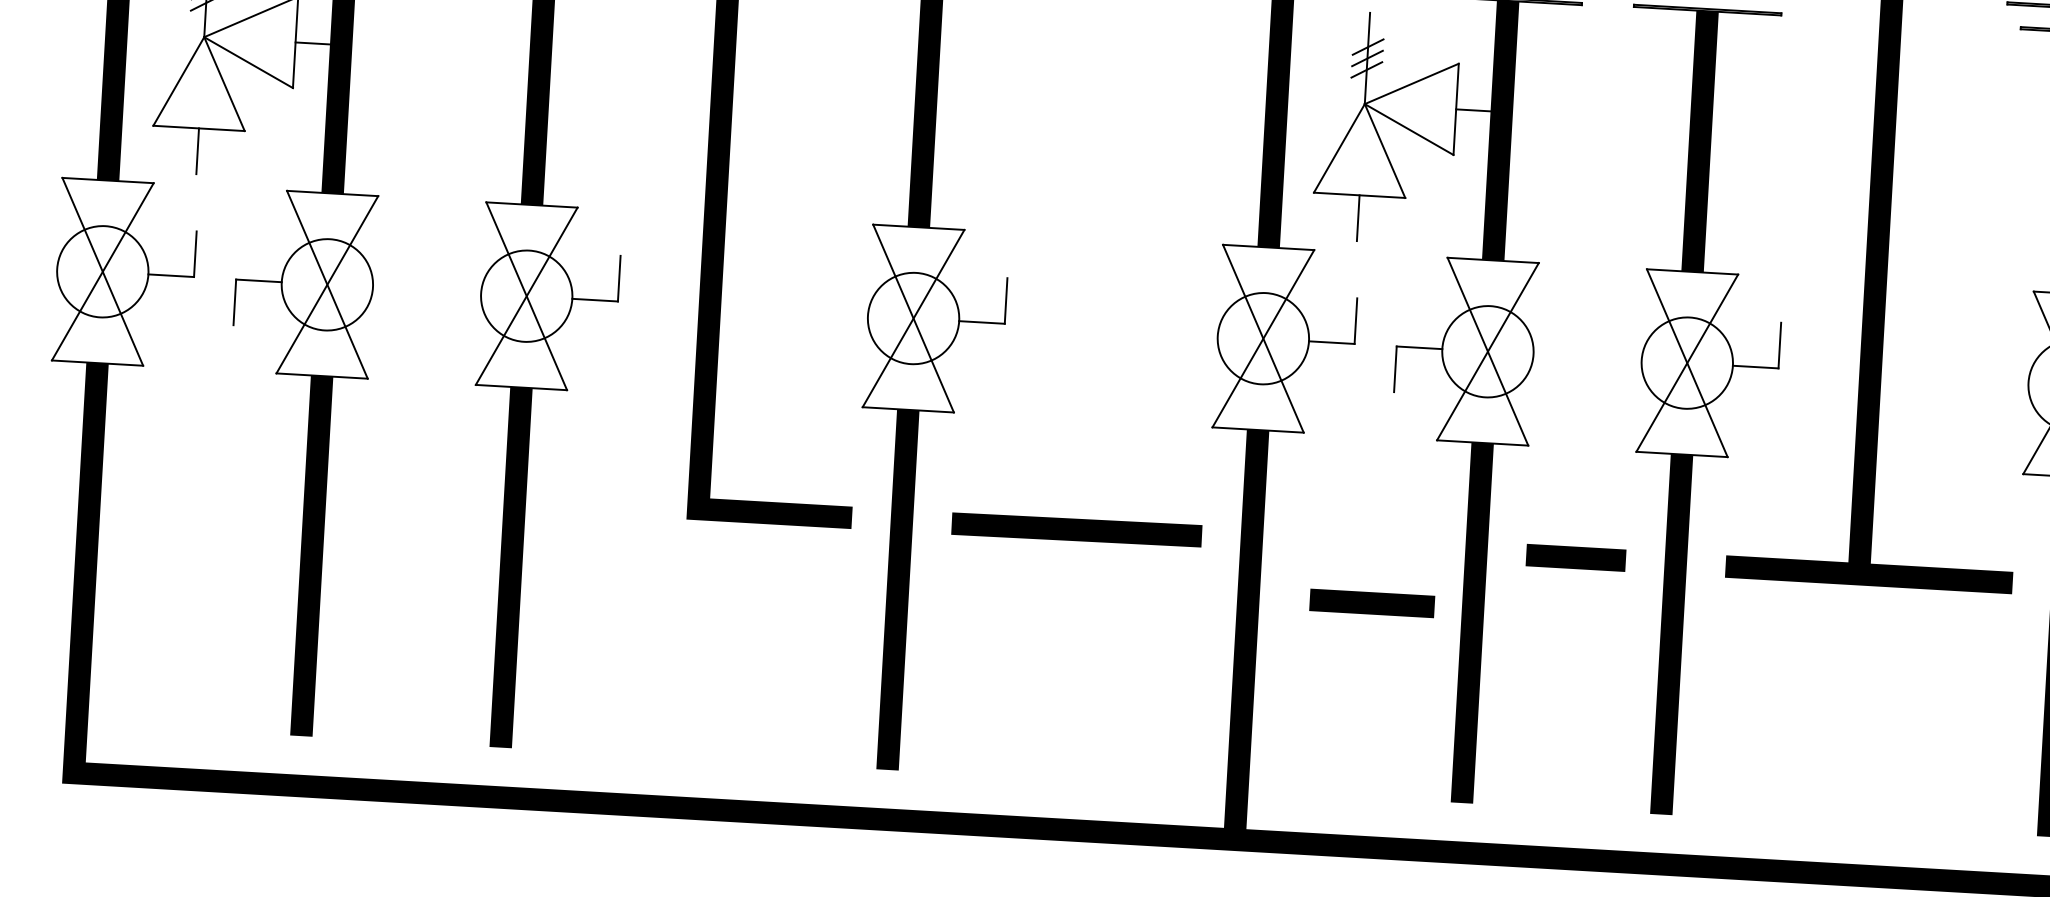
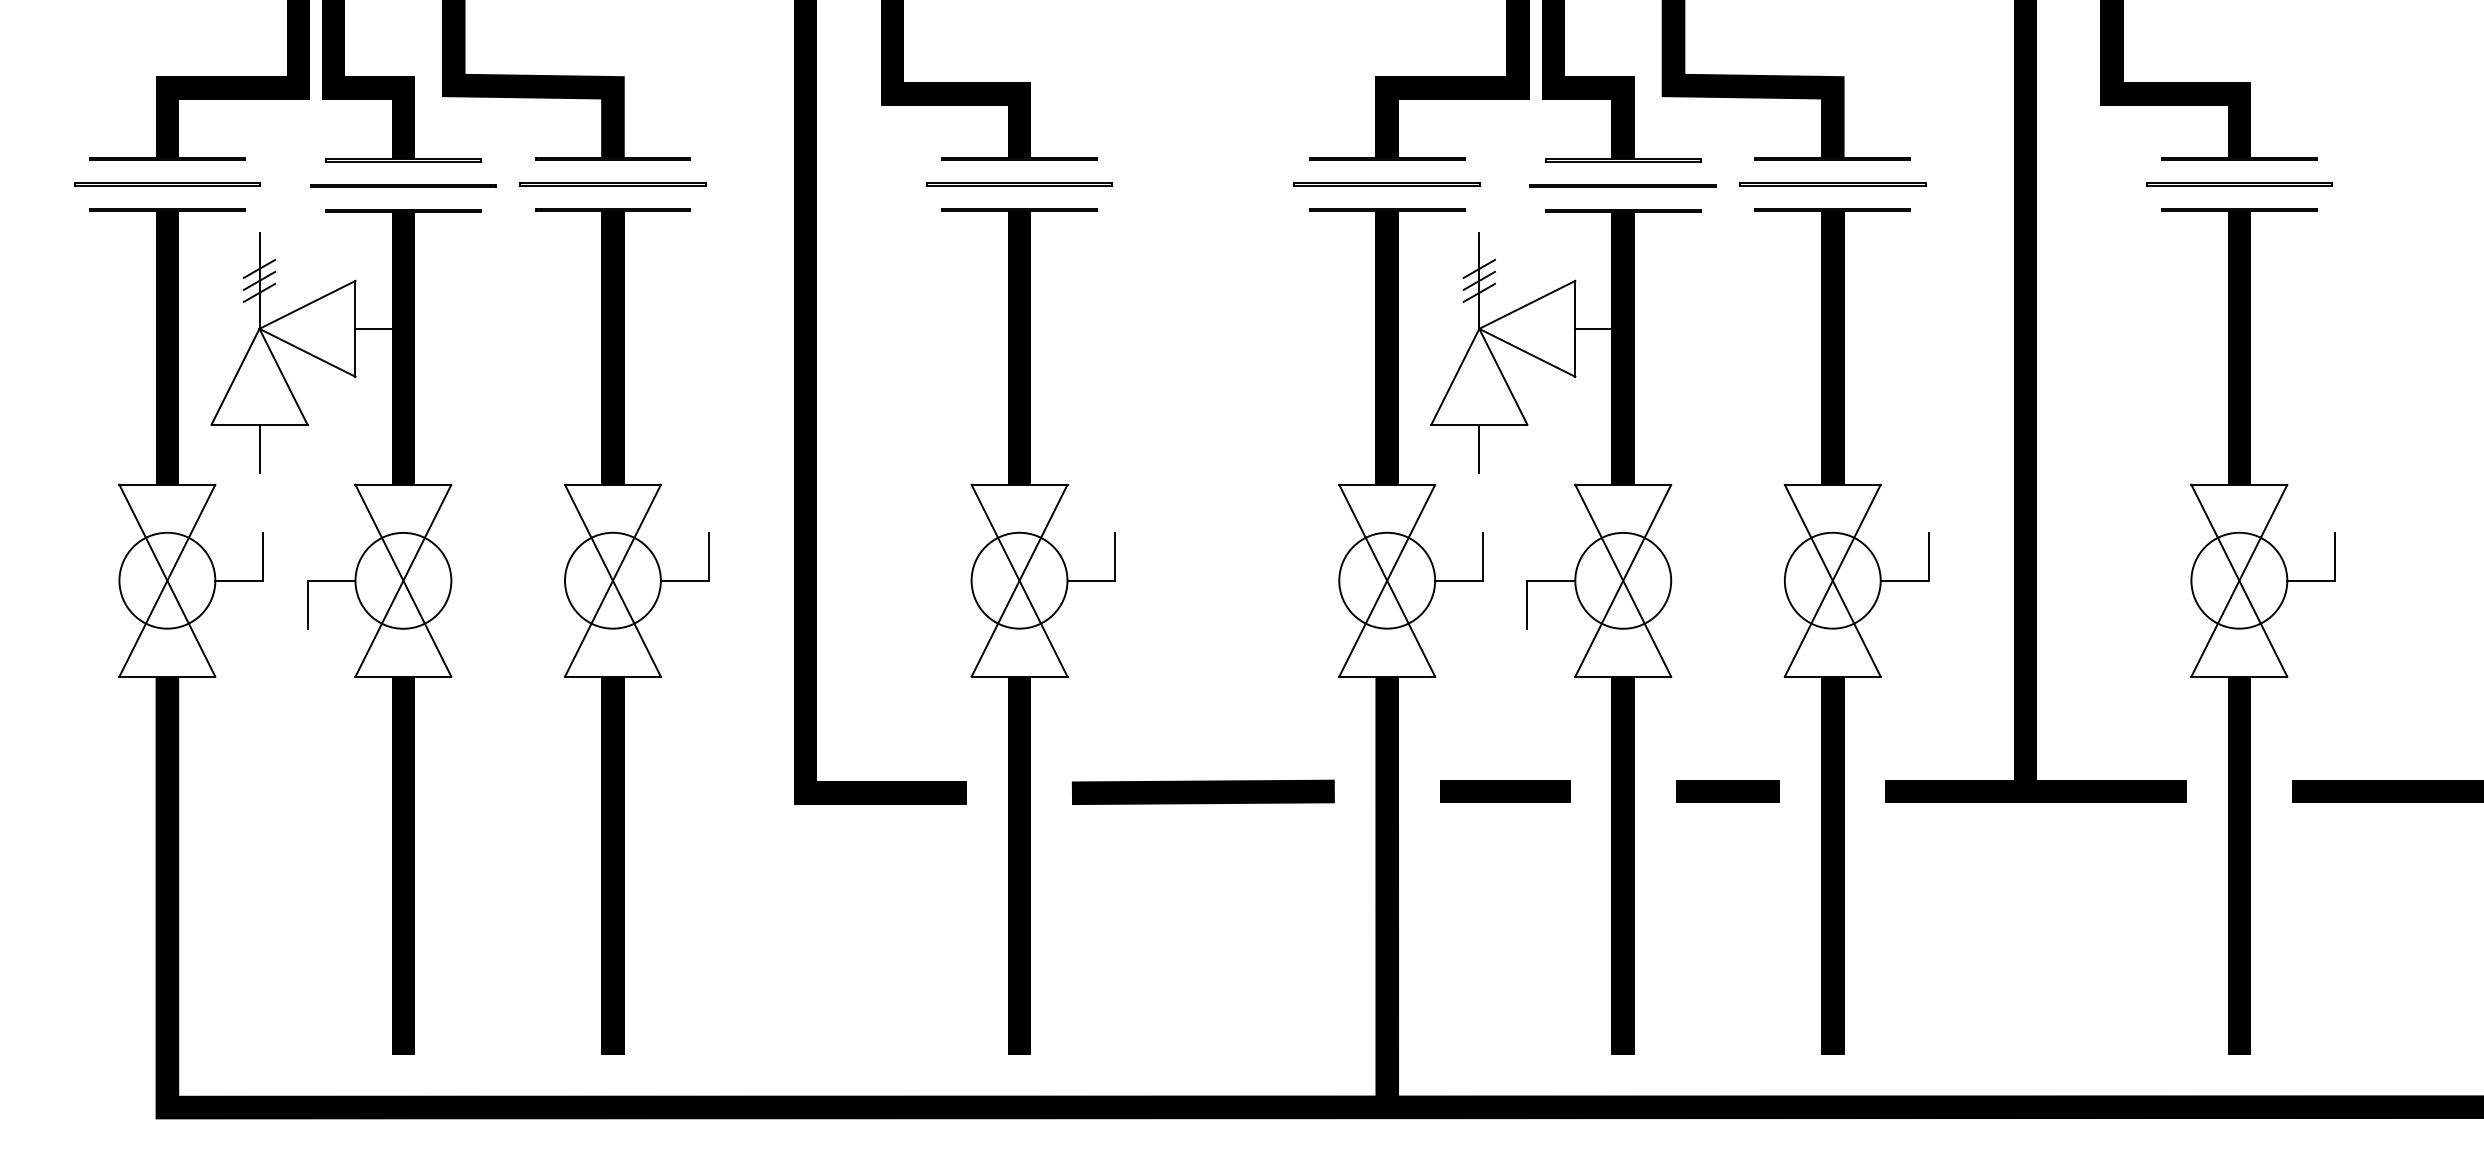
line: (1372, 603) -> (1505, 791), moved

